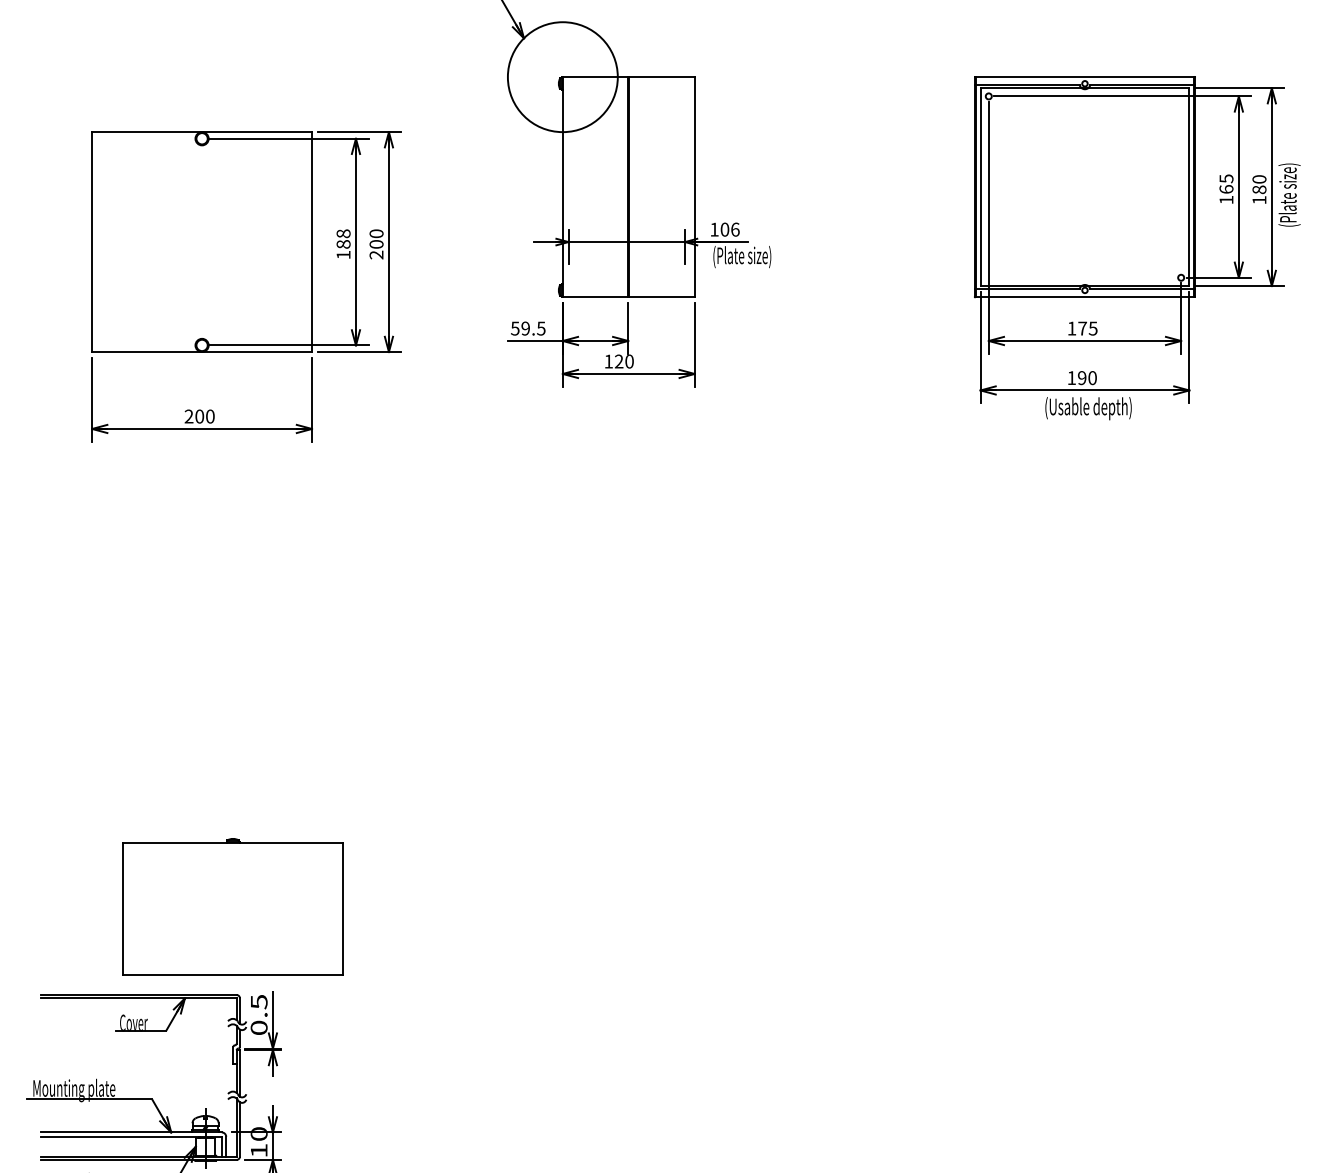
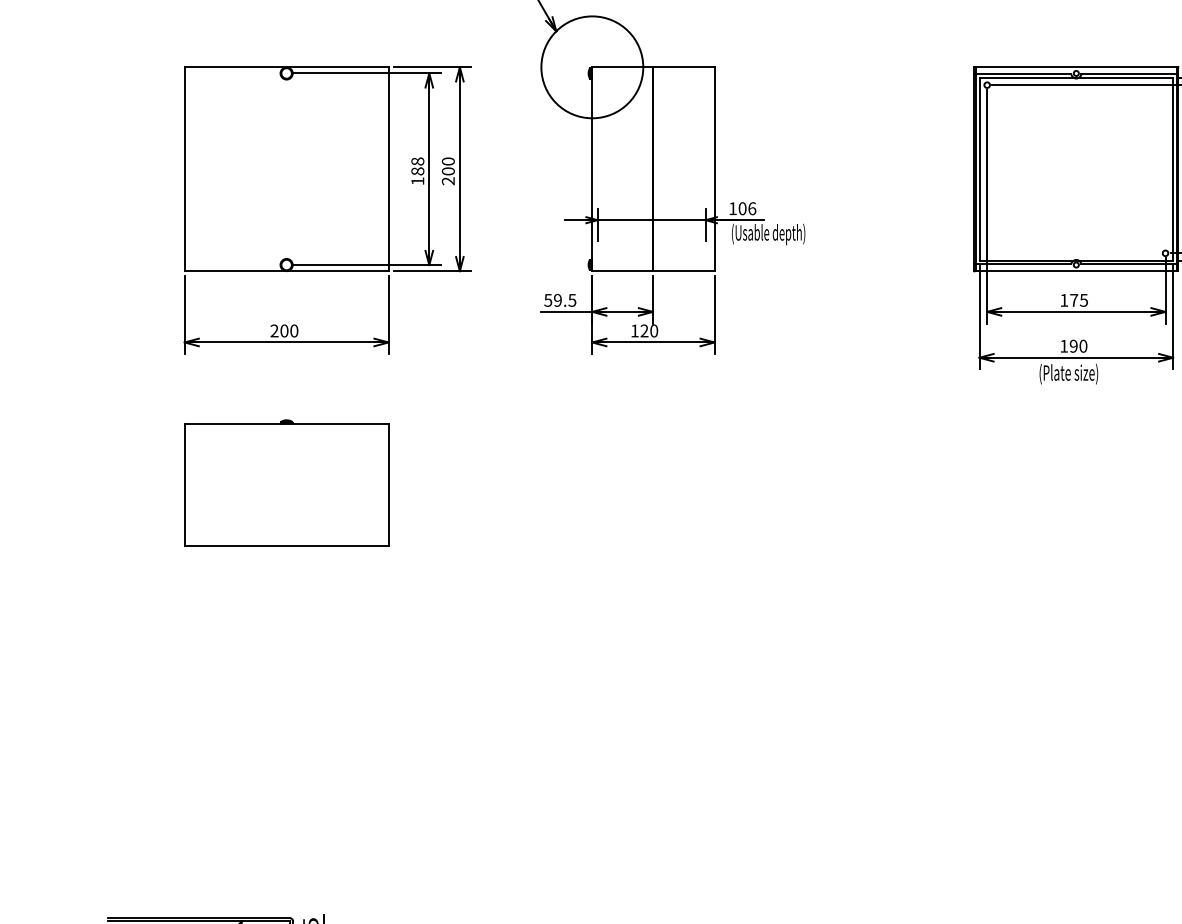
text: (754, 257) -> (769, 234), (Plate size) -> (Usable depth)
part: (246, 286) -> (327, 210), moved
text: (1090, 408) -> (1081, 374), (Usable depth) -> (Plate size)
part: (232, 906) -> (286, 482), moved

